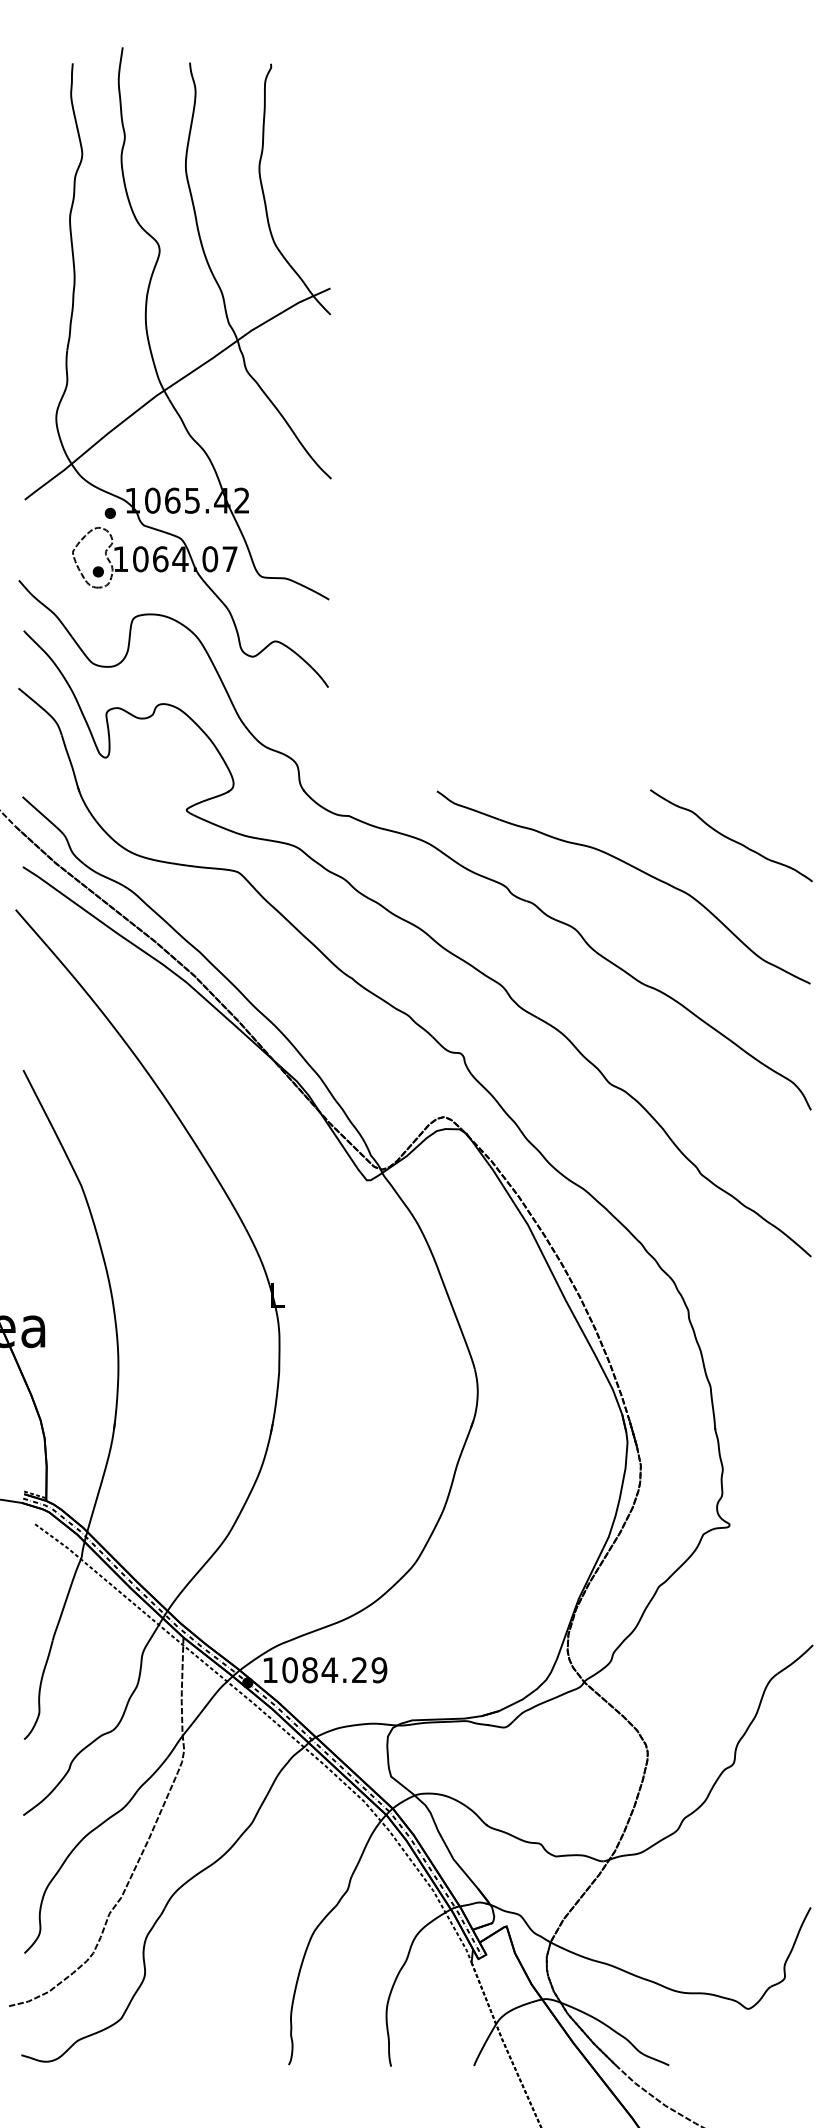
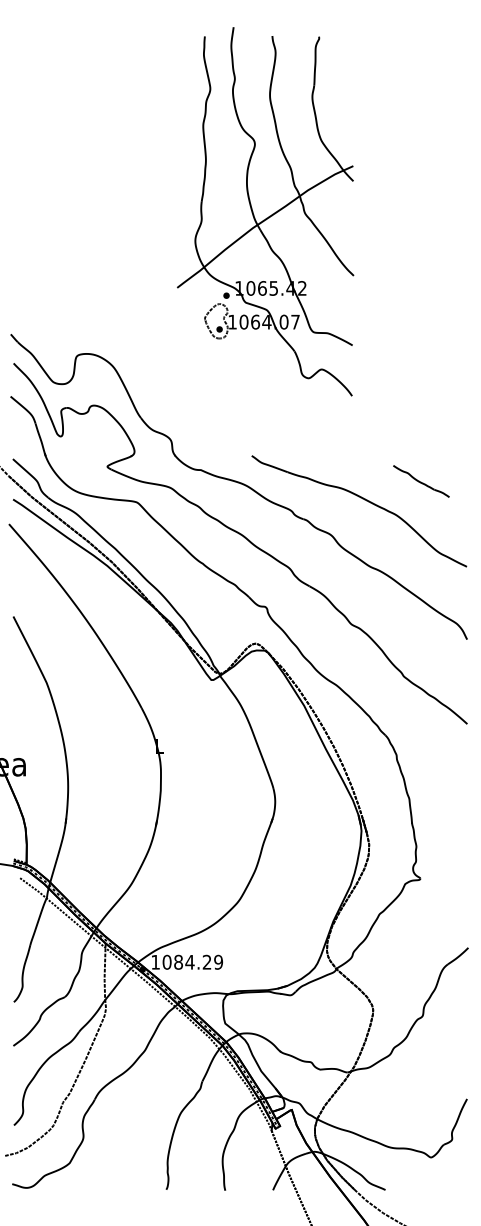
part: (178, 367) -> (265, 211), moved
part: (731, 835) -> (421, 481), size x0.6

